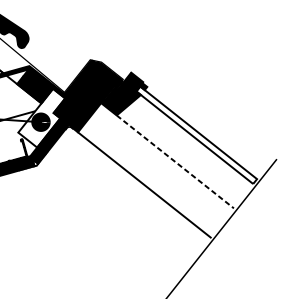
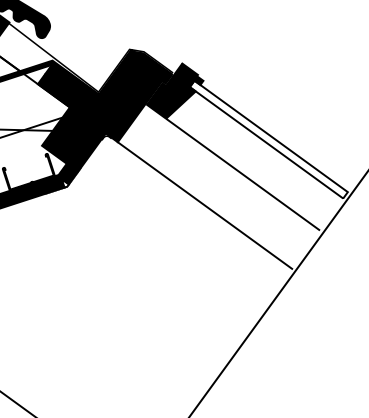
fill: (41, 117) -> (70, 125), added
line: (175, 161) -> (243, 174), dashed -> solid

